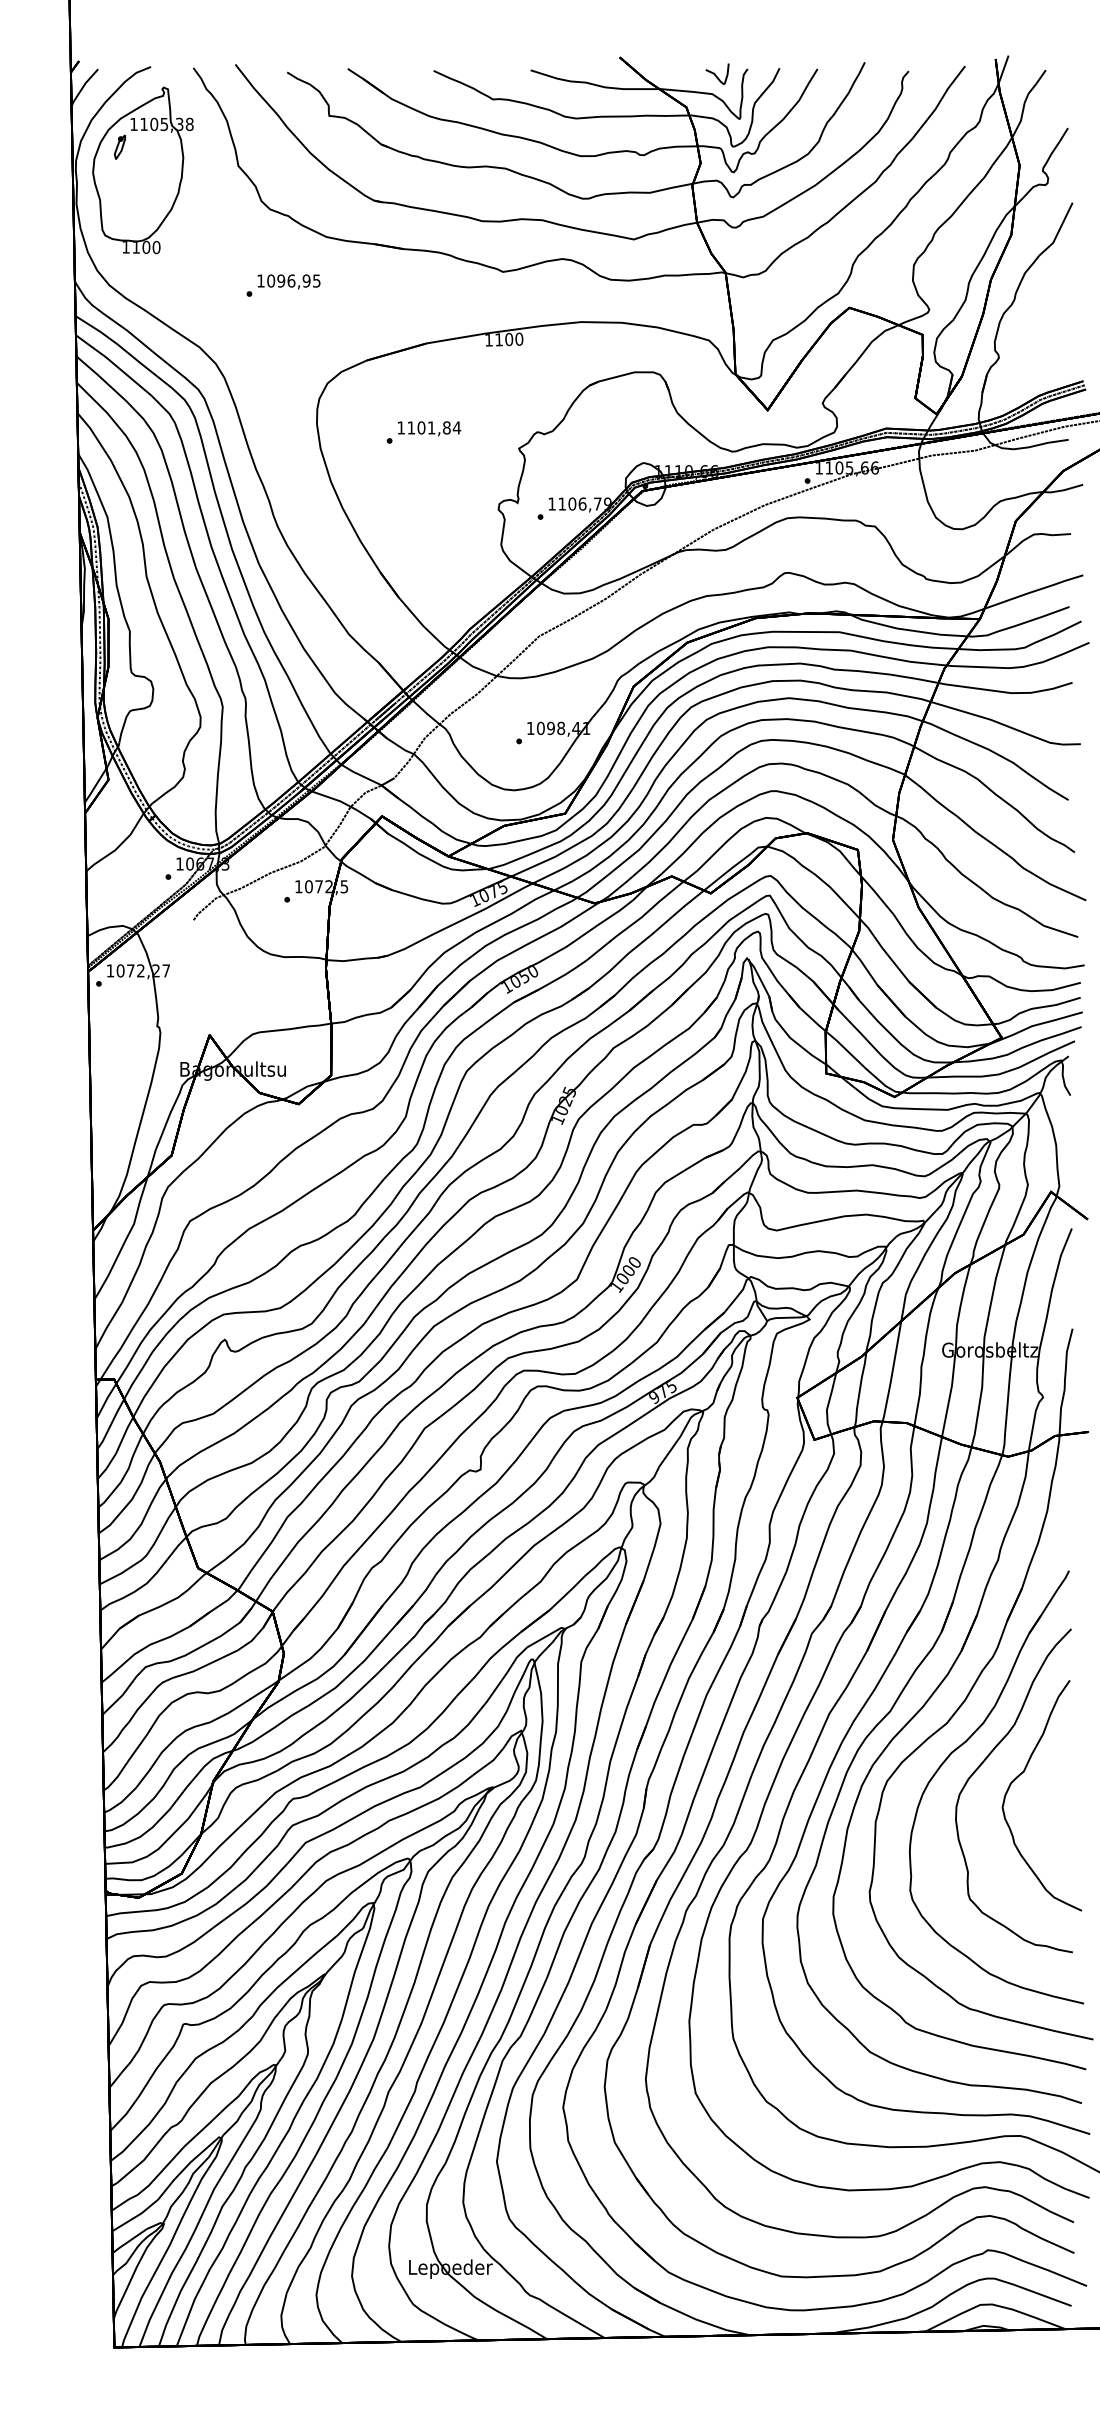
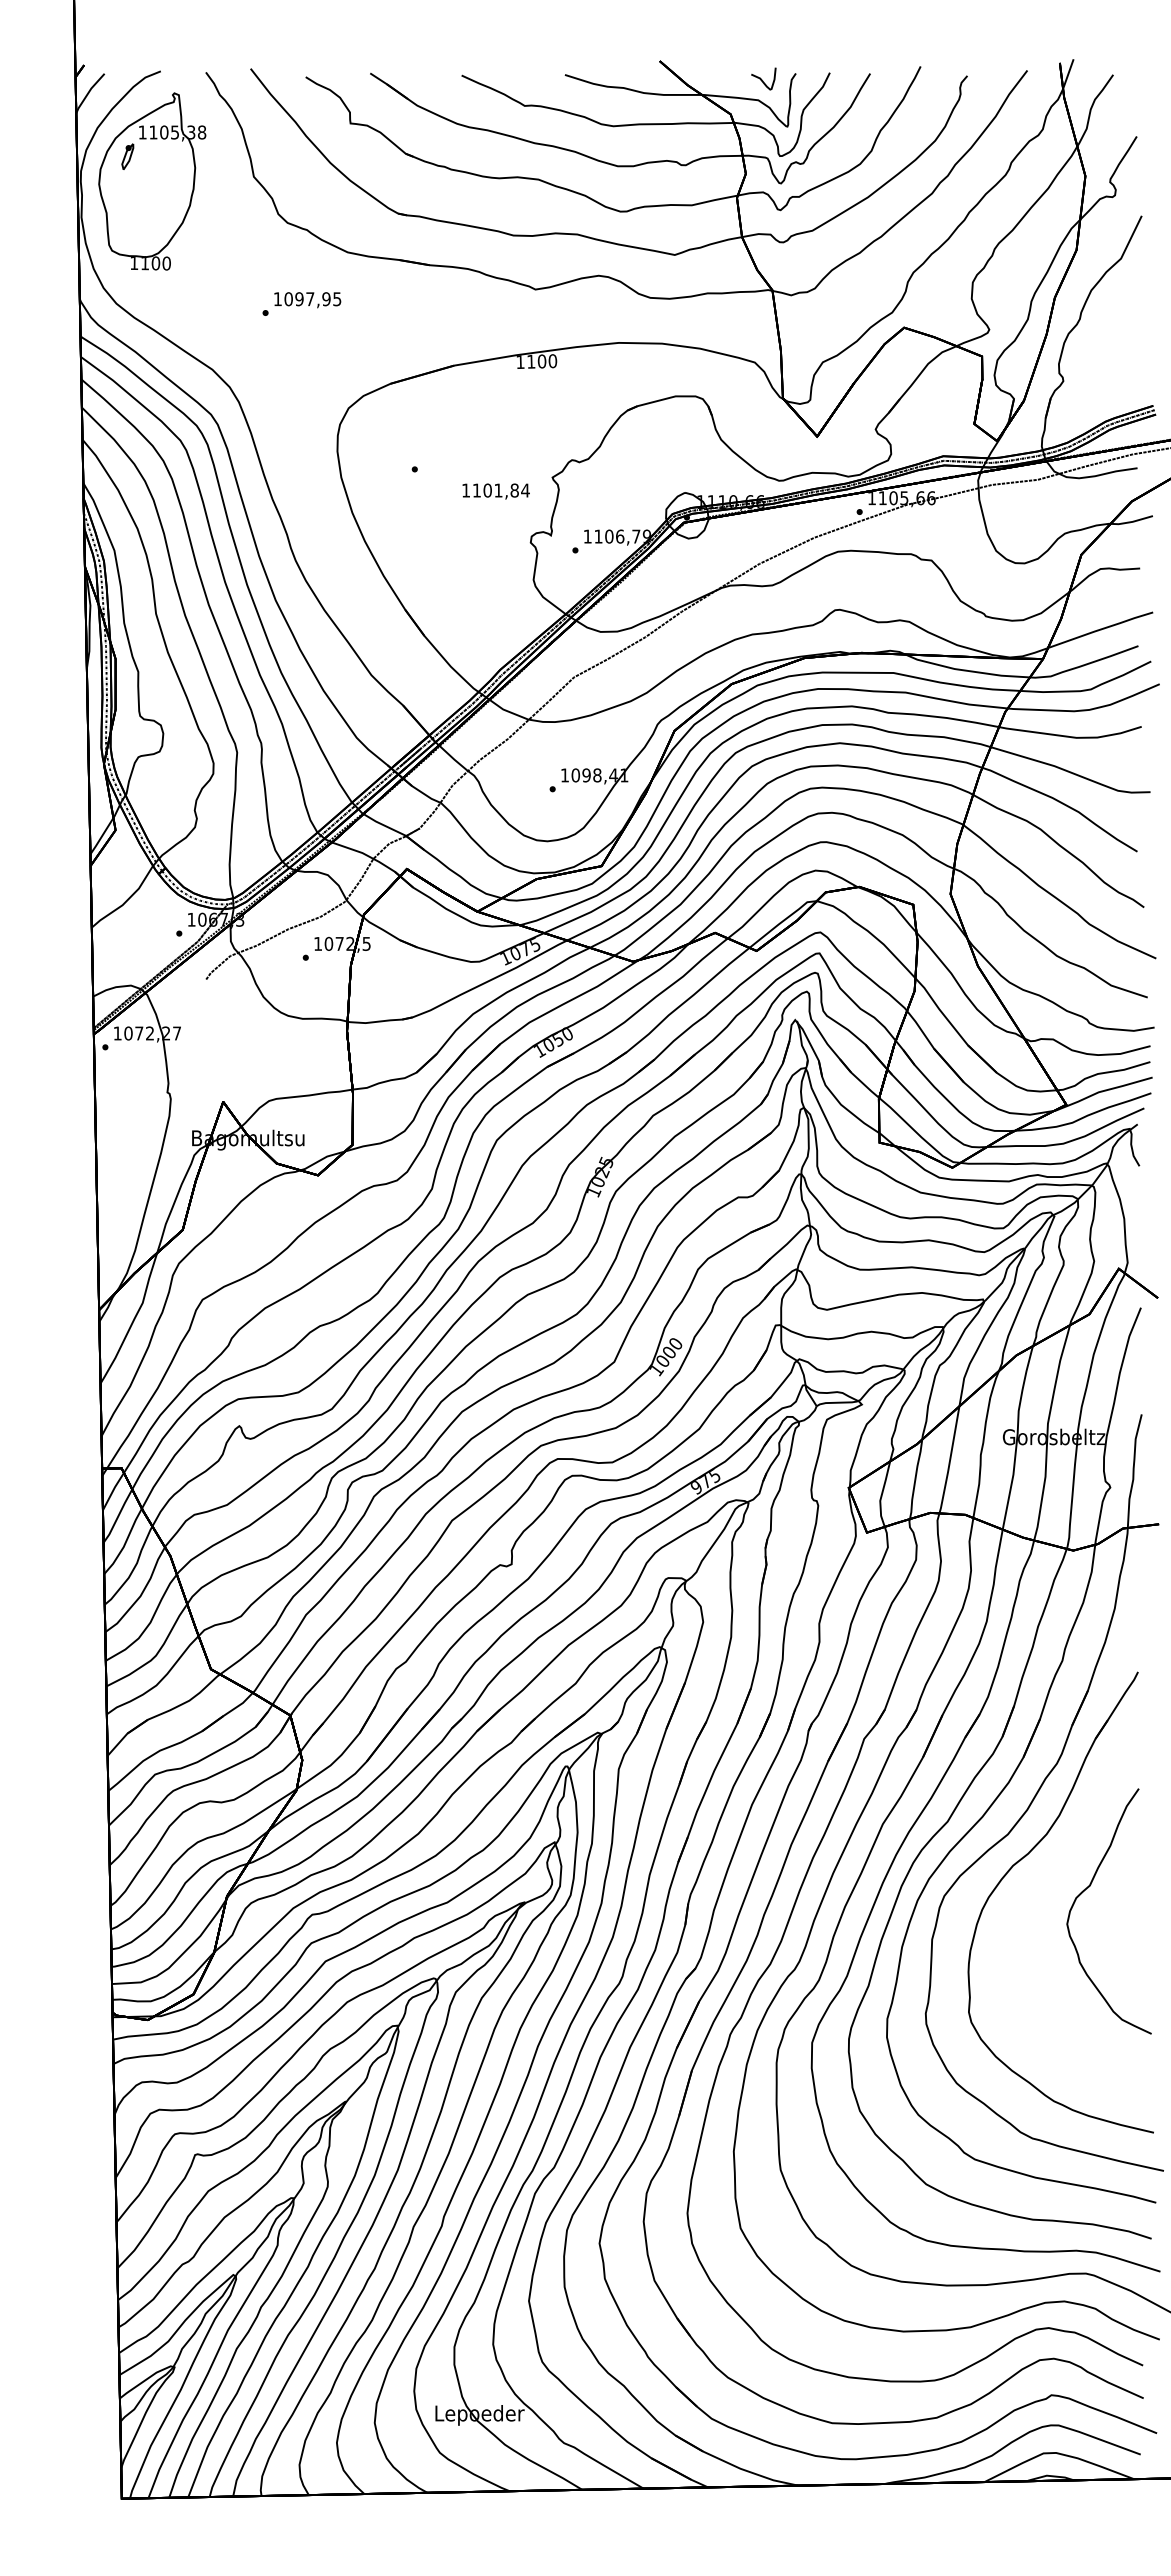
text: (291, 281) -> (310, 299), 1096,95 -> 1097,95
text: (428, 428) -> (495, 491), moved
curve: (984, 1762) -> (1047, 1876), removed

